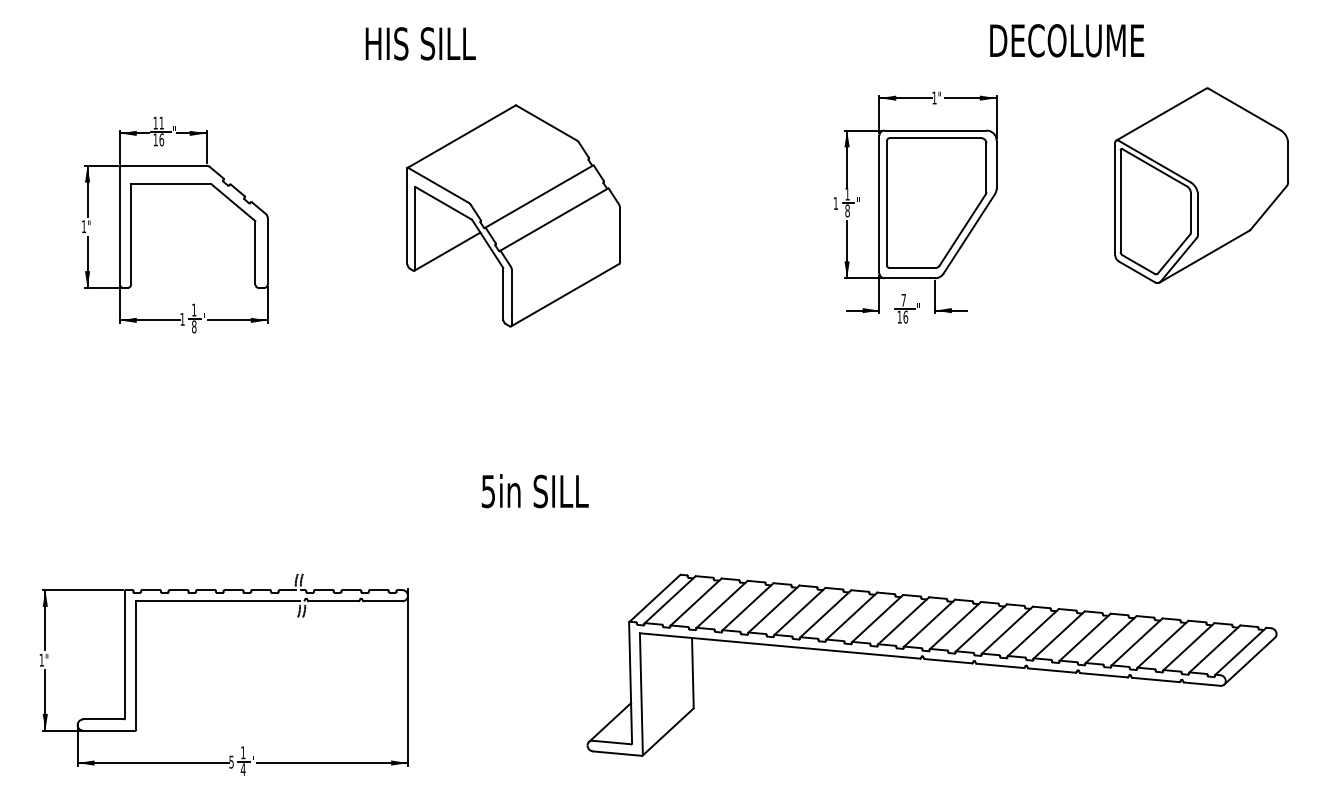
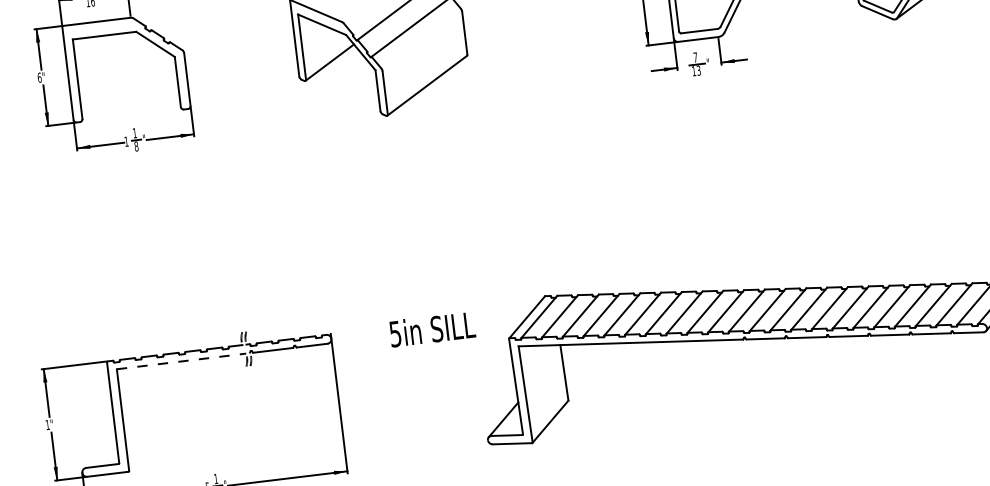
text: (83, 226) -> (39, 77), 1" -> 6"
text: (905, 316) -> (698, 70), 16 -> 13
text: (534, 491) -> (431, 329), moved
line: (217, 601) -> (181, 361), solid -> dashed

